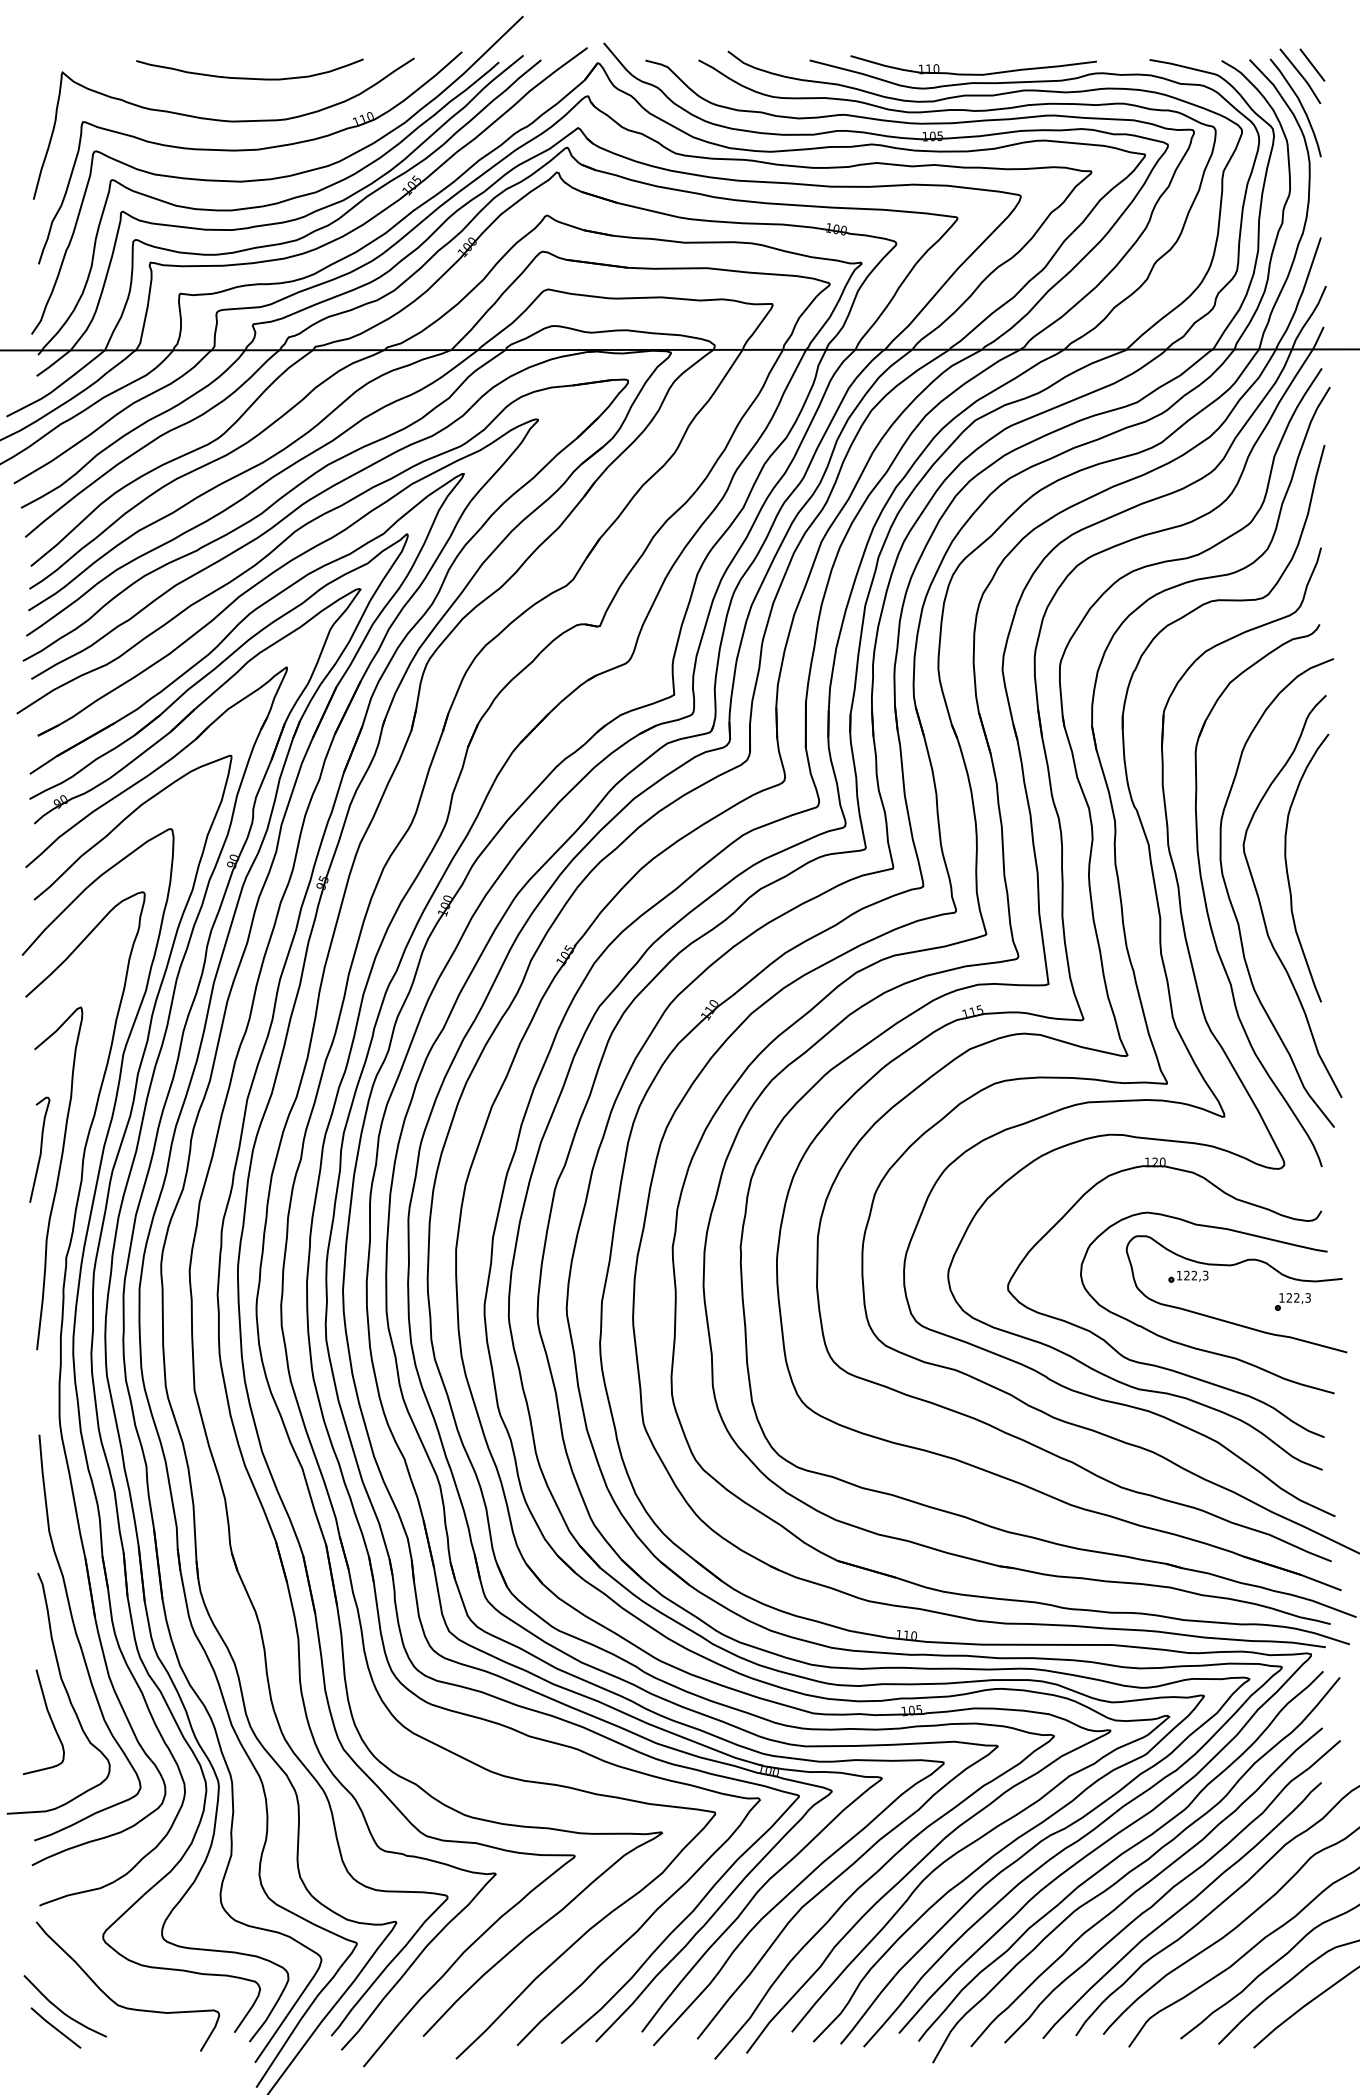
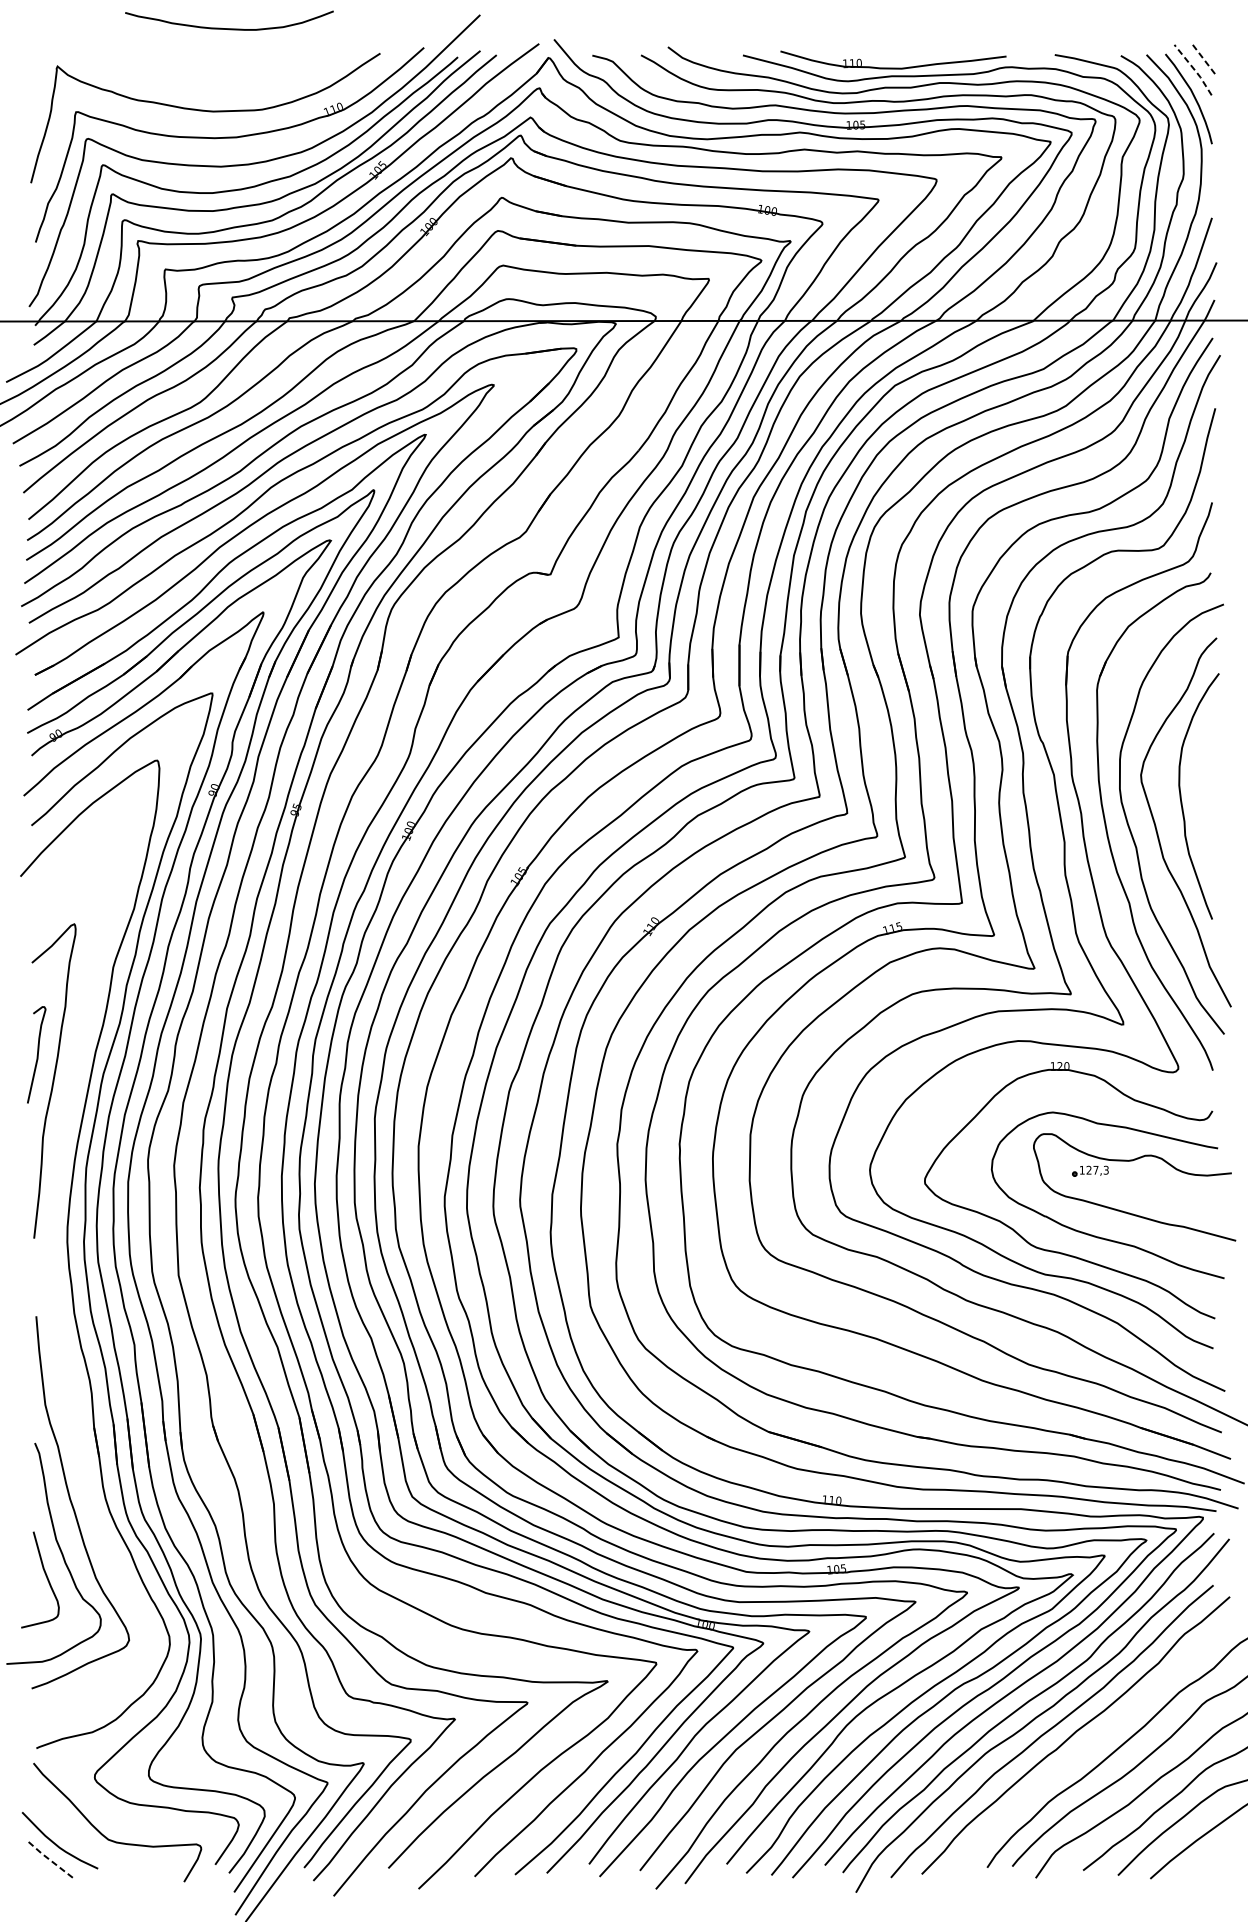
line: (1312, 65) -> (1204, 60), solid -> dashed
line: (1302, 76) -> (1195, 70), solid -> dashed
curve: (249, 77) -> (229, 28), moved
text: (1194, 1275) -> (1096, 1170), 122,3 -> 127,3
part: (1292, 1301) -> (1185, 1194), removed
part: (61, 1374) -> (56, 1260), removed
curve: (1181, 1910) -> (1084, 1752), removed
line: (55, 2028) -> (51, 1860), solid -> dashed

